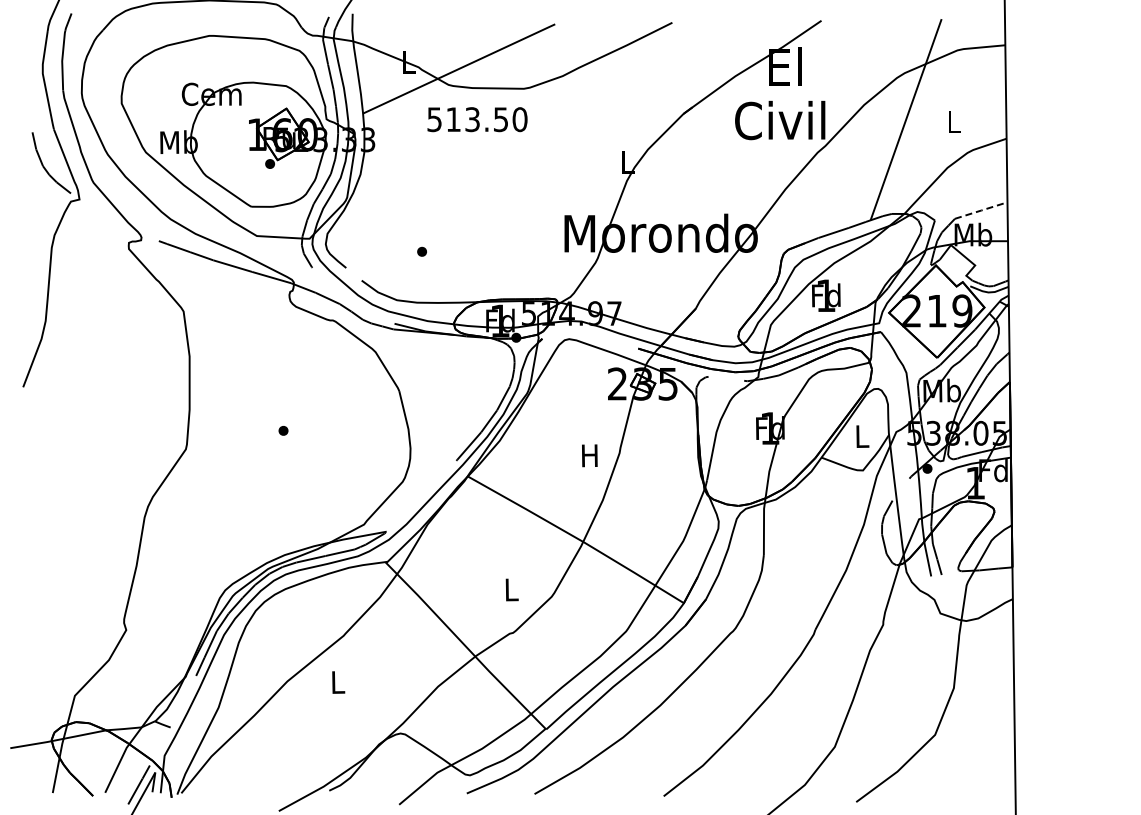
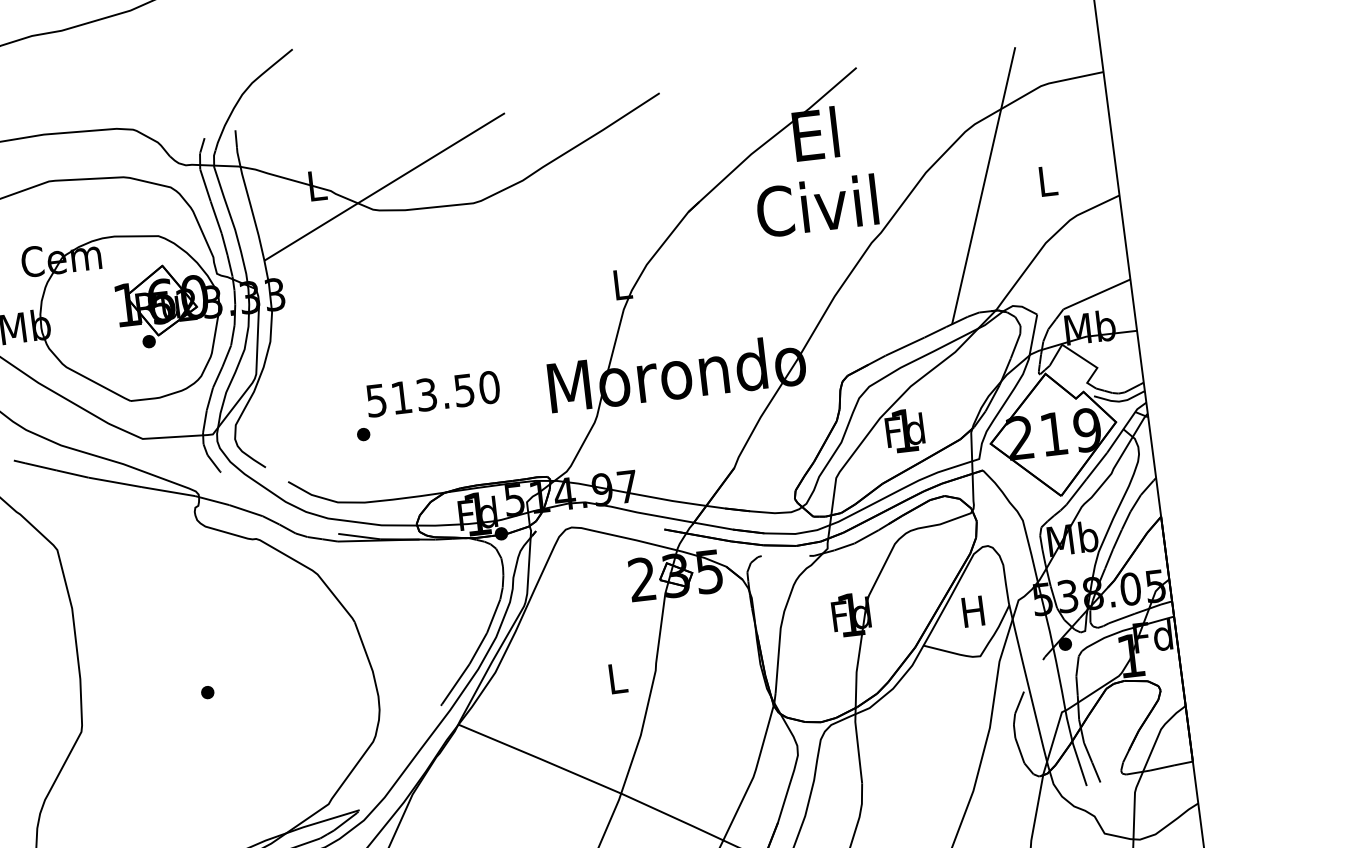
text: (477, 119) -> (433, 393), moved
line: (981, 210) -> (1097, 294), dashed -> solid
text: (861, 436) -> (973, 611), L -> H
text: (589, 455) -> (616, 678), H -> L

